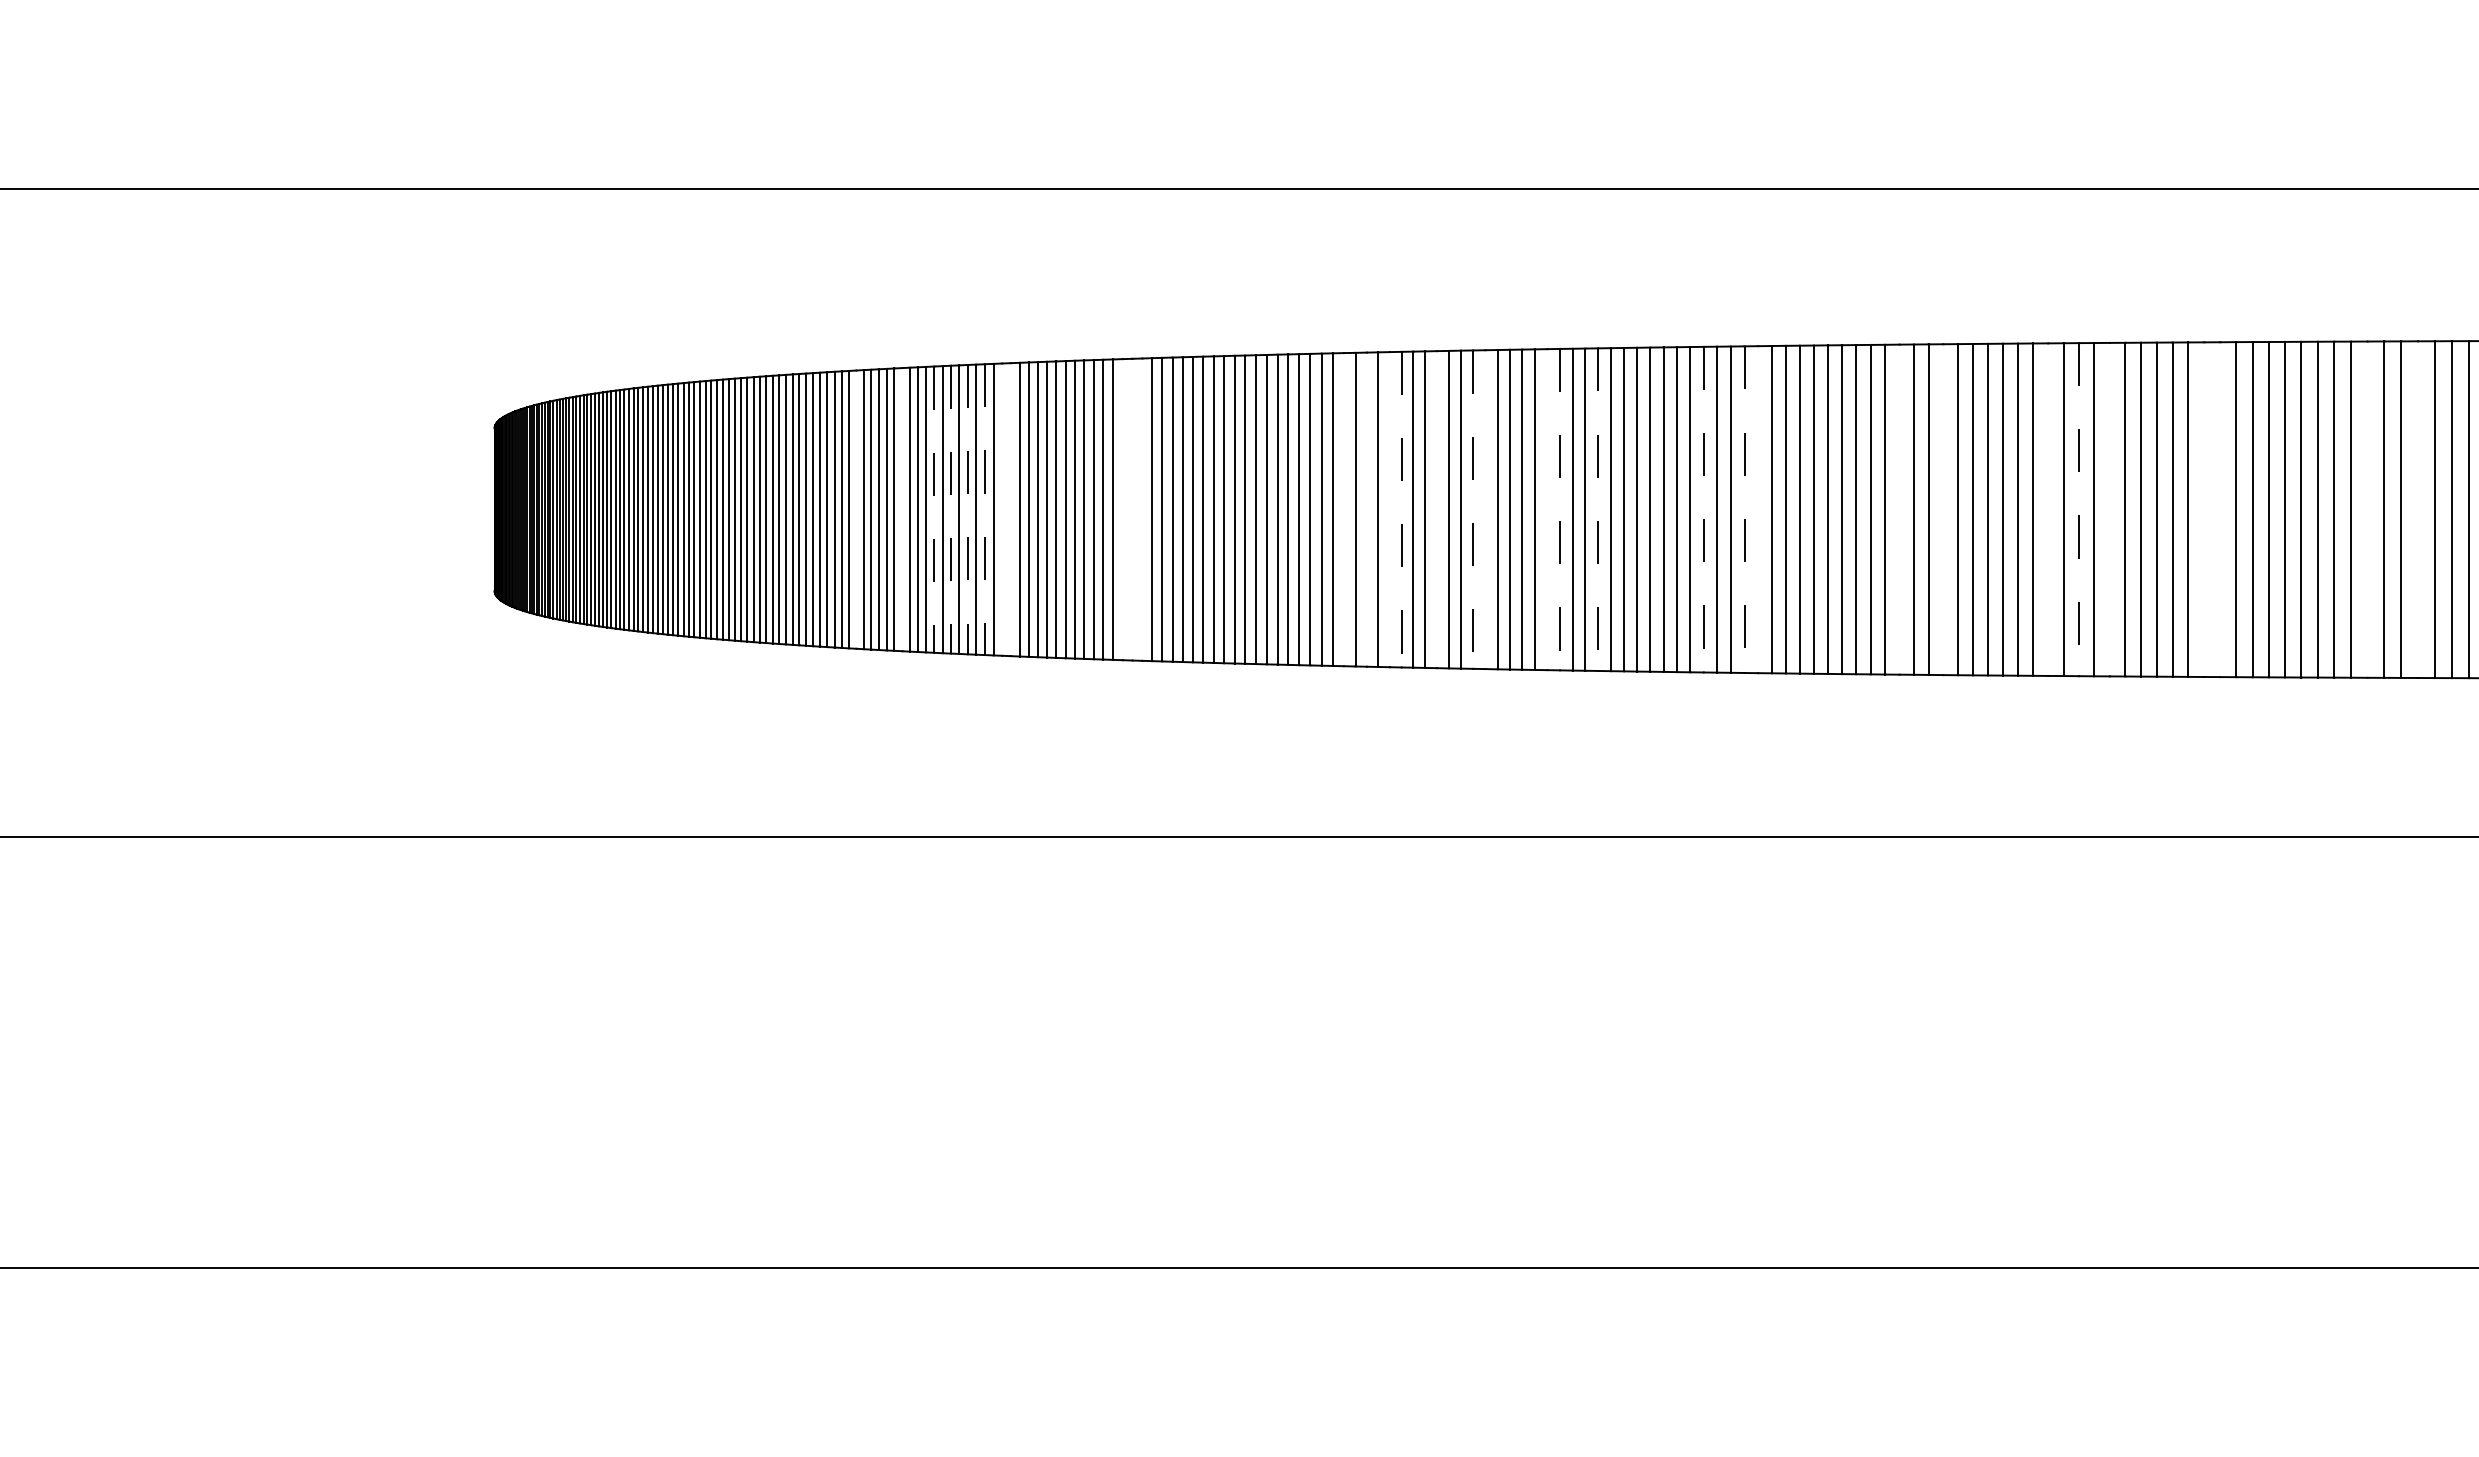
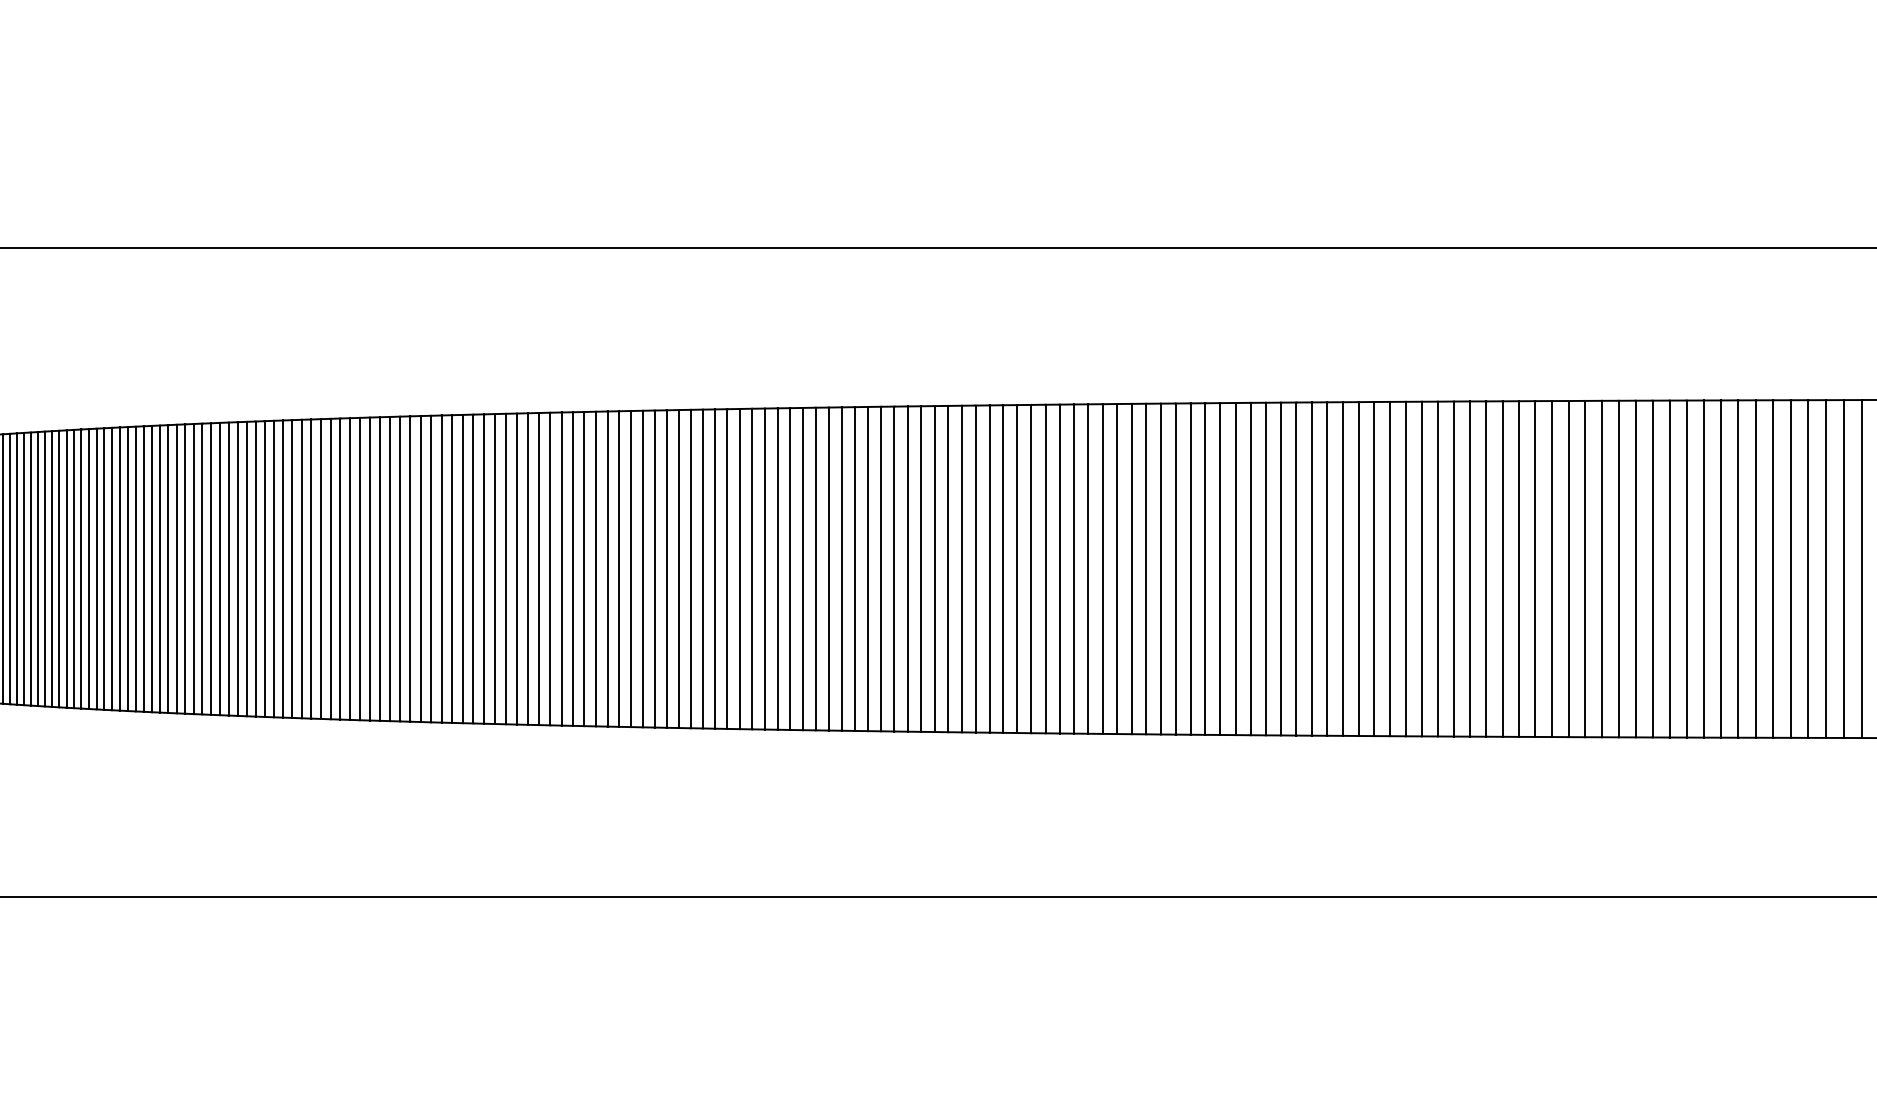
line: (856, 509) -> (74, 568), added
line: (902, 509) -> (120, 568), added
line: (950, 509) -> (168, 568), dashed -> solid
line: (967, 509) -> (185, 568), dashed -> solid
line: (1002, 509) -> (220, 568), added
line: (1011, 509) -> (229, 568), added
line: (1122, 509) -> (340, 568), added
line: (1132, 509) -> (350, 568), added
line: (1142, 509) -> (360, 568), added
line: (1344, 509) -> (562, 568), added
line: (1366, 509) -> (584, 568), added
line: (1390, 509) -> (608, 568), added
line: (1401, 509) -> (619, 568), dashed -> solid
line: (1437, 509) -> (655, 568), added
line: (1485, 509) -> (703, 568), added
line: (1547, 509) -> (765, 568), added
line: (1559, 509) -> (777, 568), dashed -> solid
line: (1703, 509) -> (921, 568), dashed -> solid
line: (1758, 509) -> (976, 568), added
line: (1899, 509) -> (1117, 568), added
line: (1943, 509) -> (1161, 568), added
line: (2048, 509) -> (1266, 568), added
line: (2078, 509) -> (1296, 568), dashed -> solid
line: (2109, 509) -> (1327, 568), added
line: (2204, 509) -> (1422, 568), added
line: (2220, 509) -> (1438, 568), added
line: (2367, 509) -> (1585, 568), added
line: (2418, 509) -> (1636, 568), added
line: (934, 510) -> (152, 569), dashed -> solid
line: (984, 510) -> (202, 569), dashed -> solid
line: (1473, 510) -> (691, 569), dashed -> solid
line: (1598, 510) -> (816, 569), dashed -> solid
line: (1744, 510) -> (962, 569), dashed -> solid

